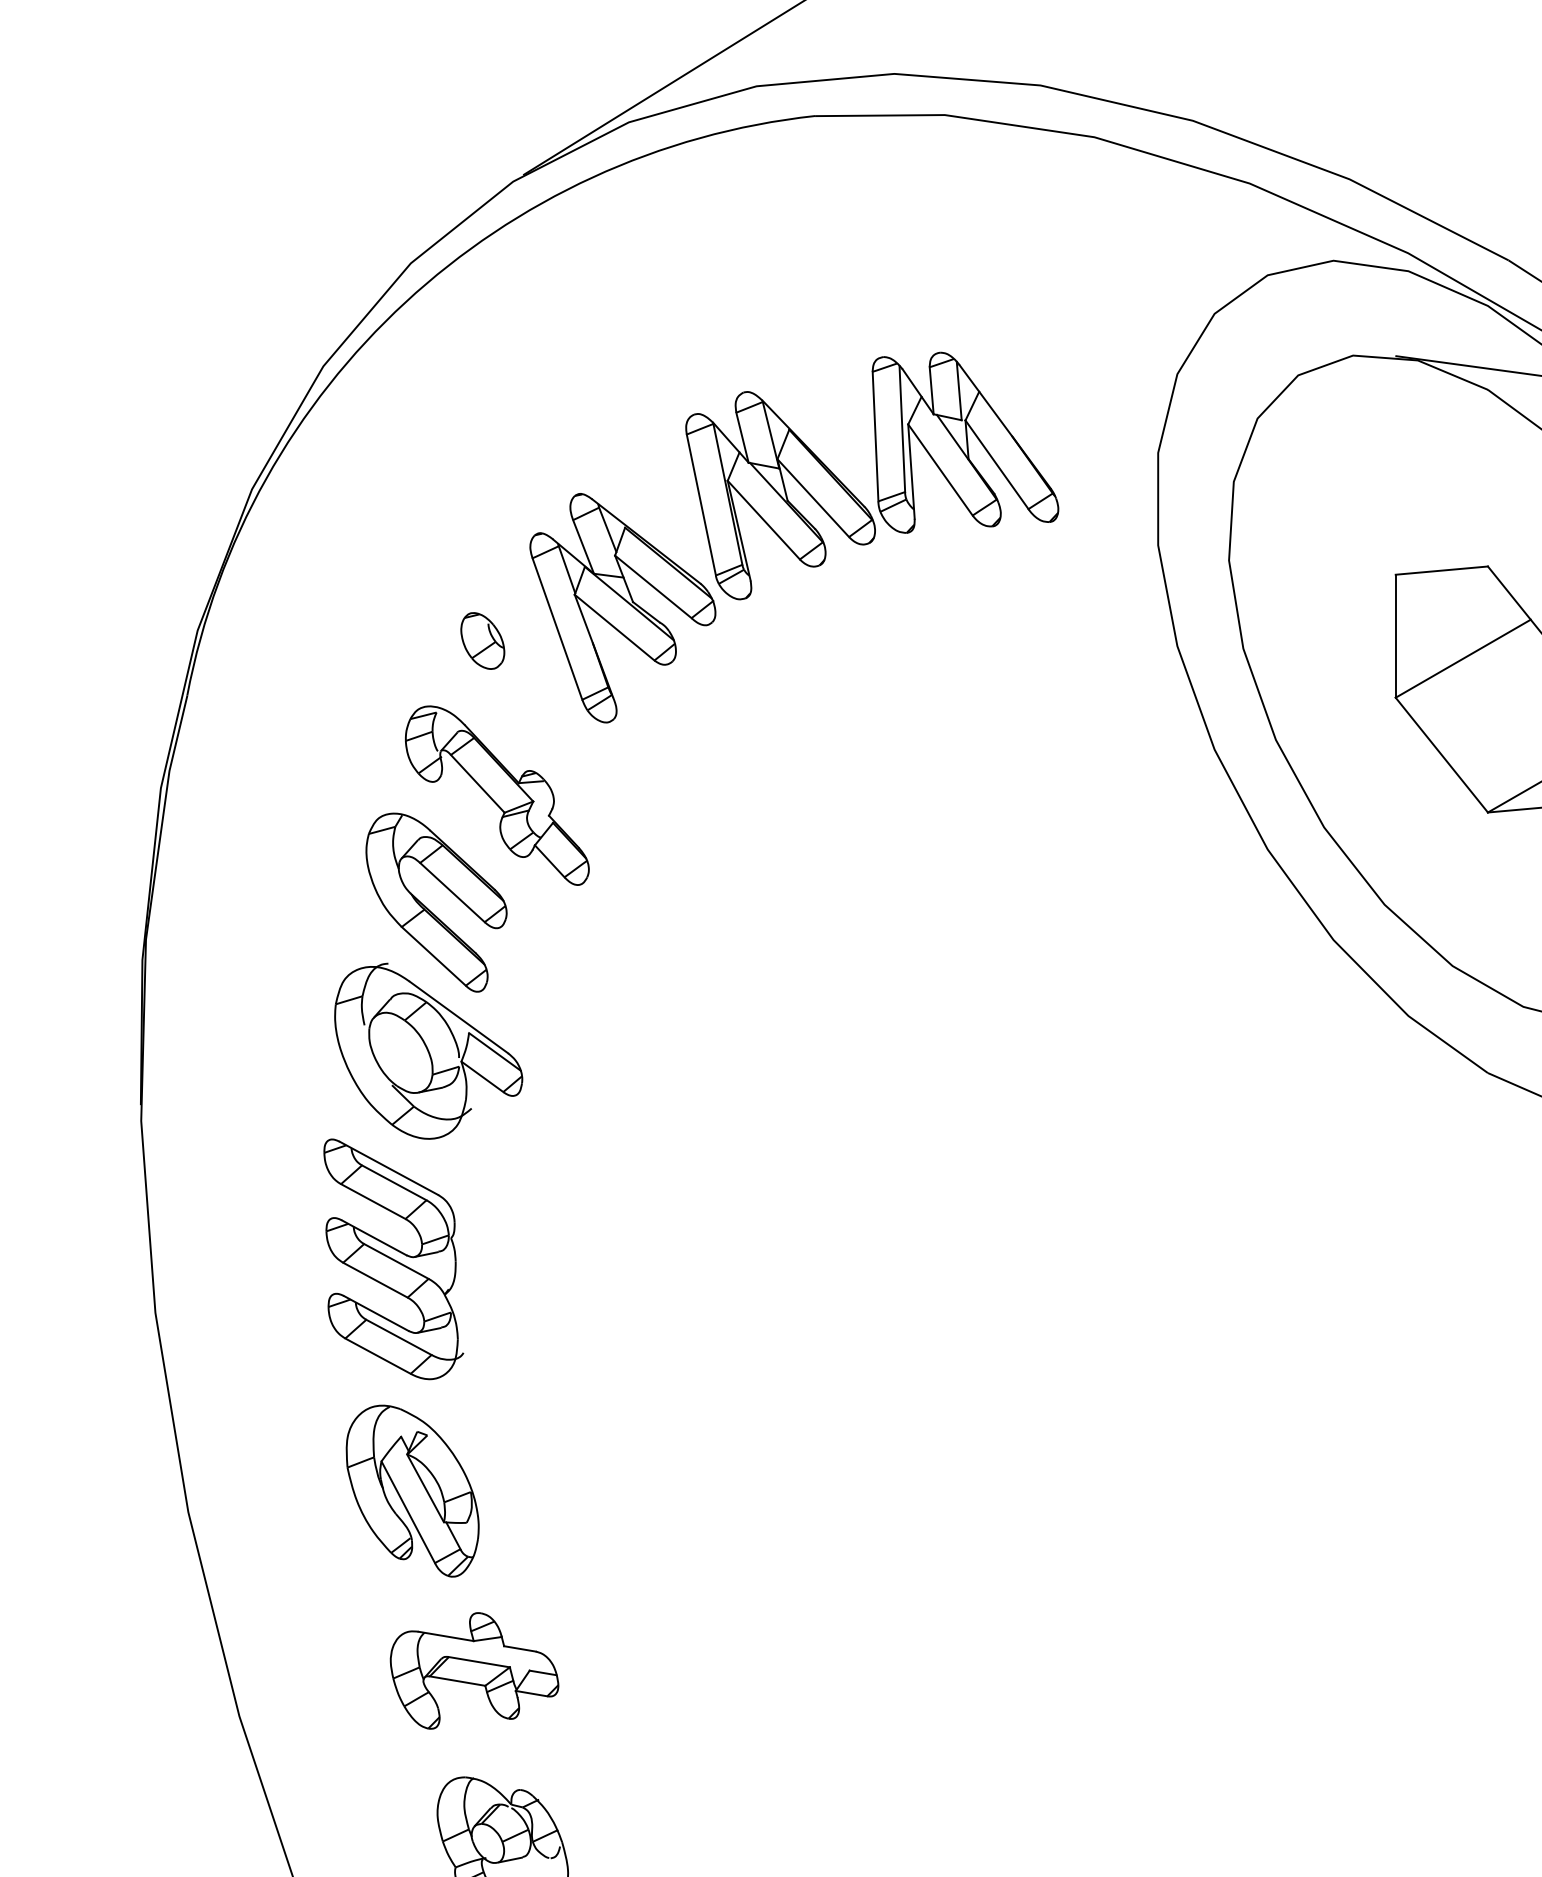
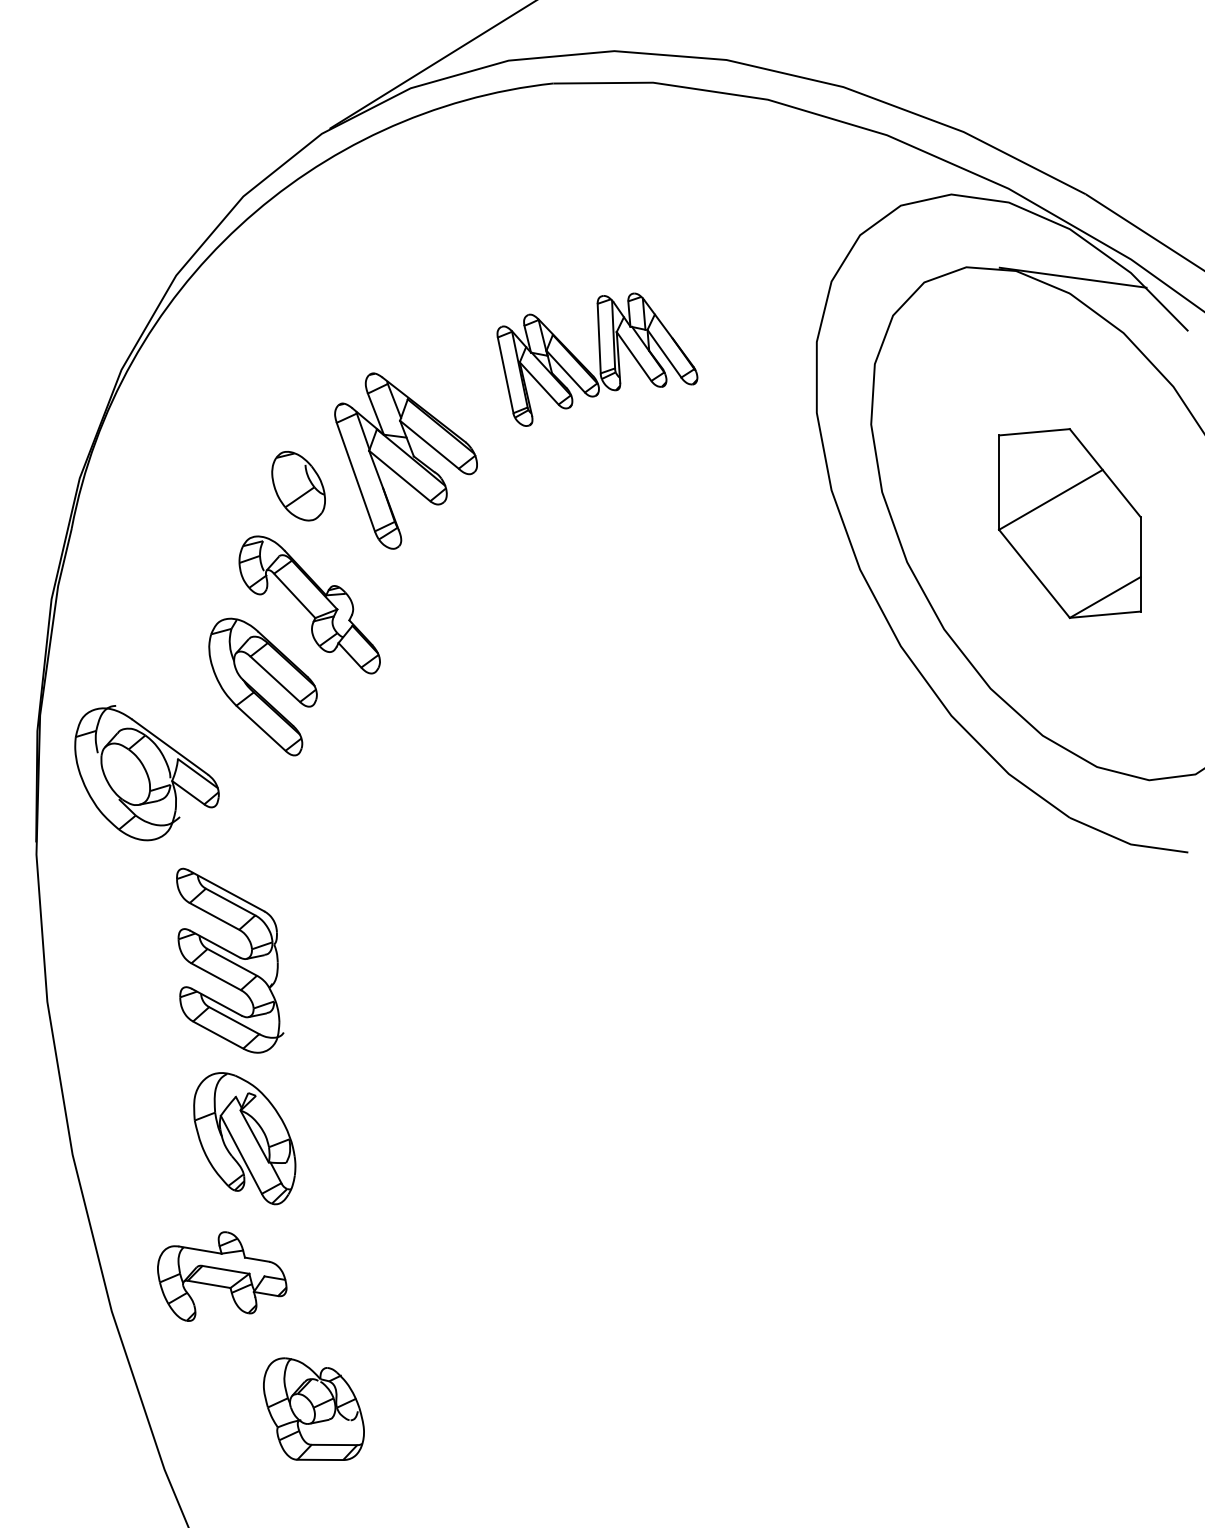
part: (872, 475) -> (597, 359), size x0.7
part: (482, 641) -> (298, 486), size x1.6
part: (427, 1051) -> (146, 773), moved
part: (474, 1670) -> (222, 1276), moved

